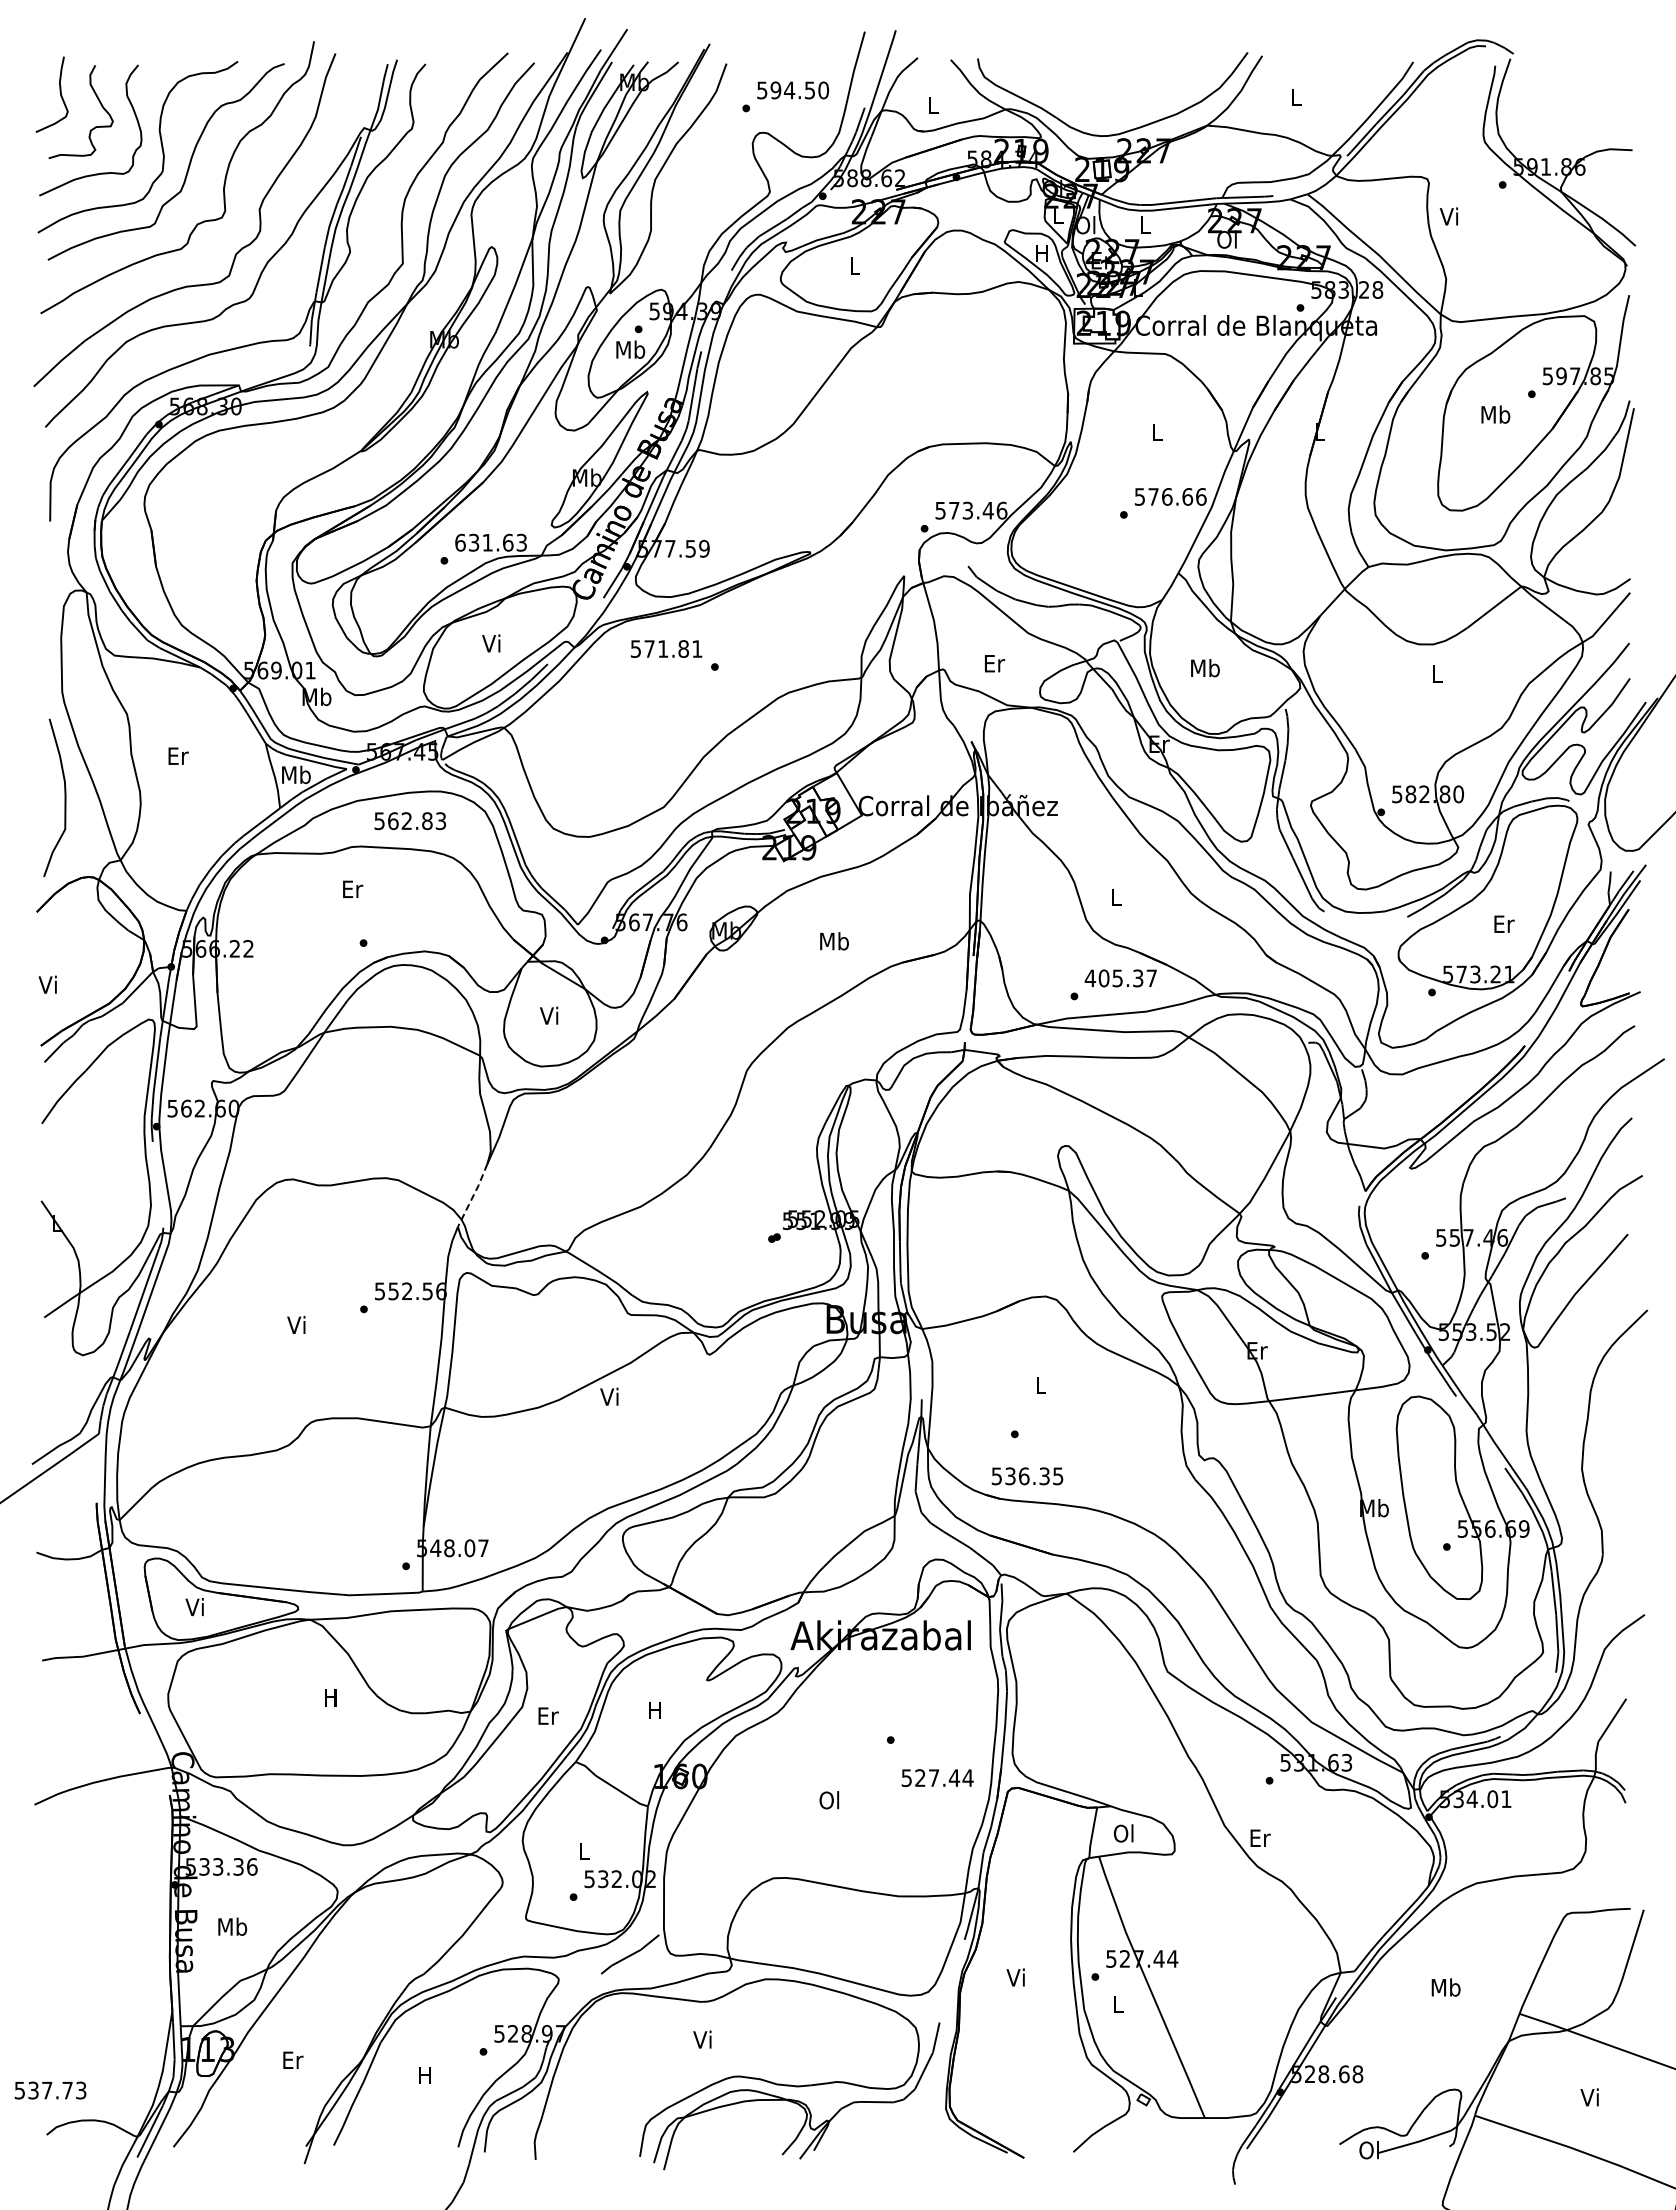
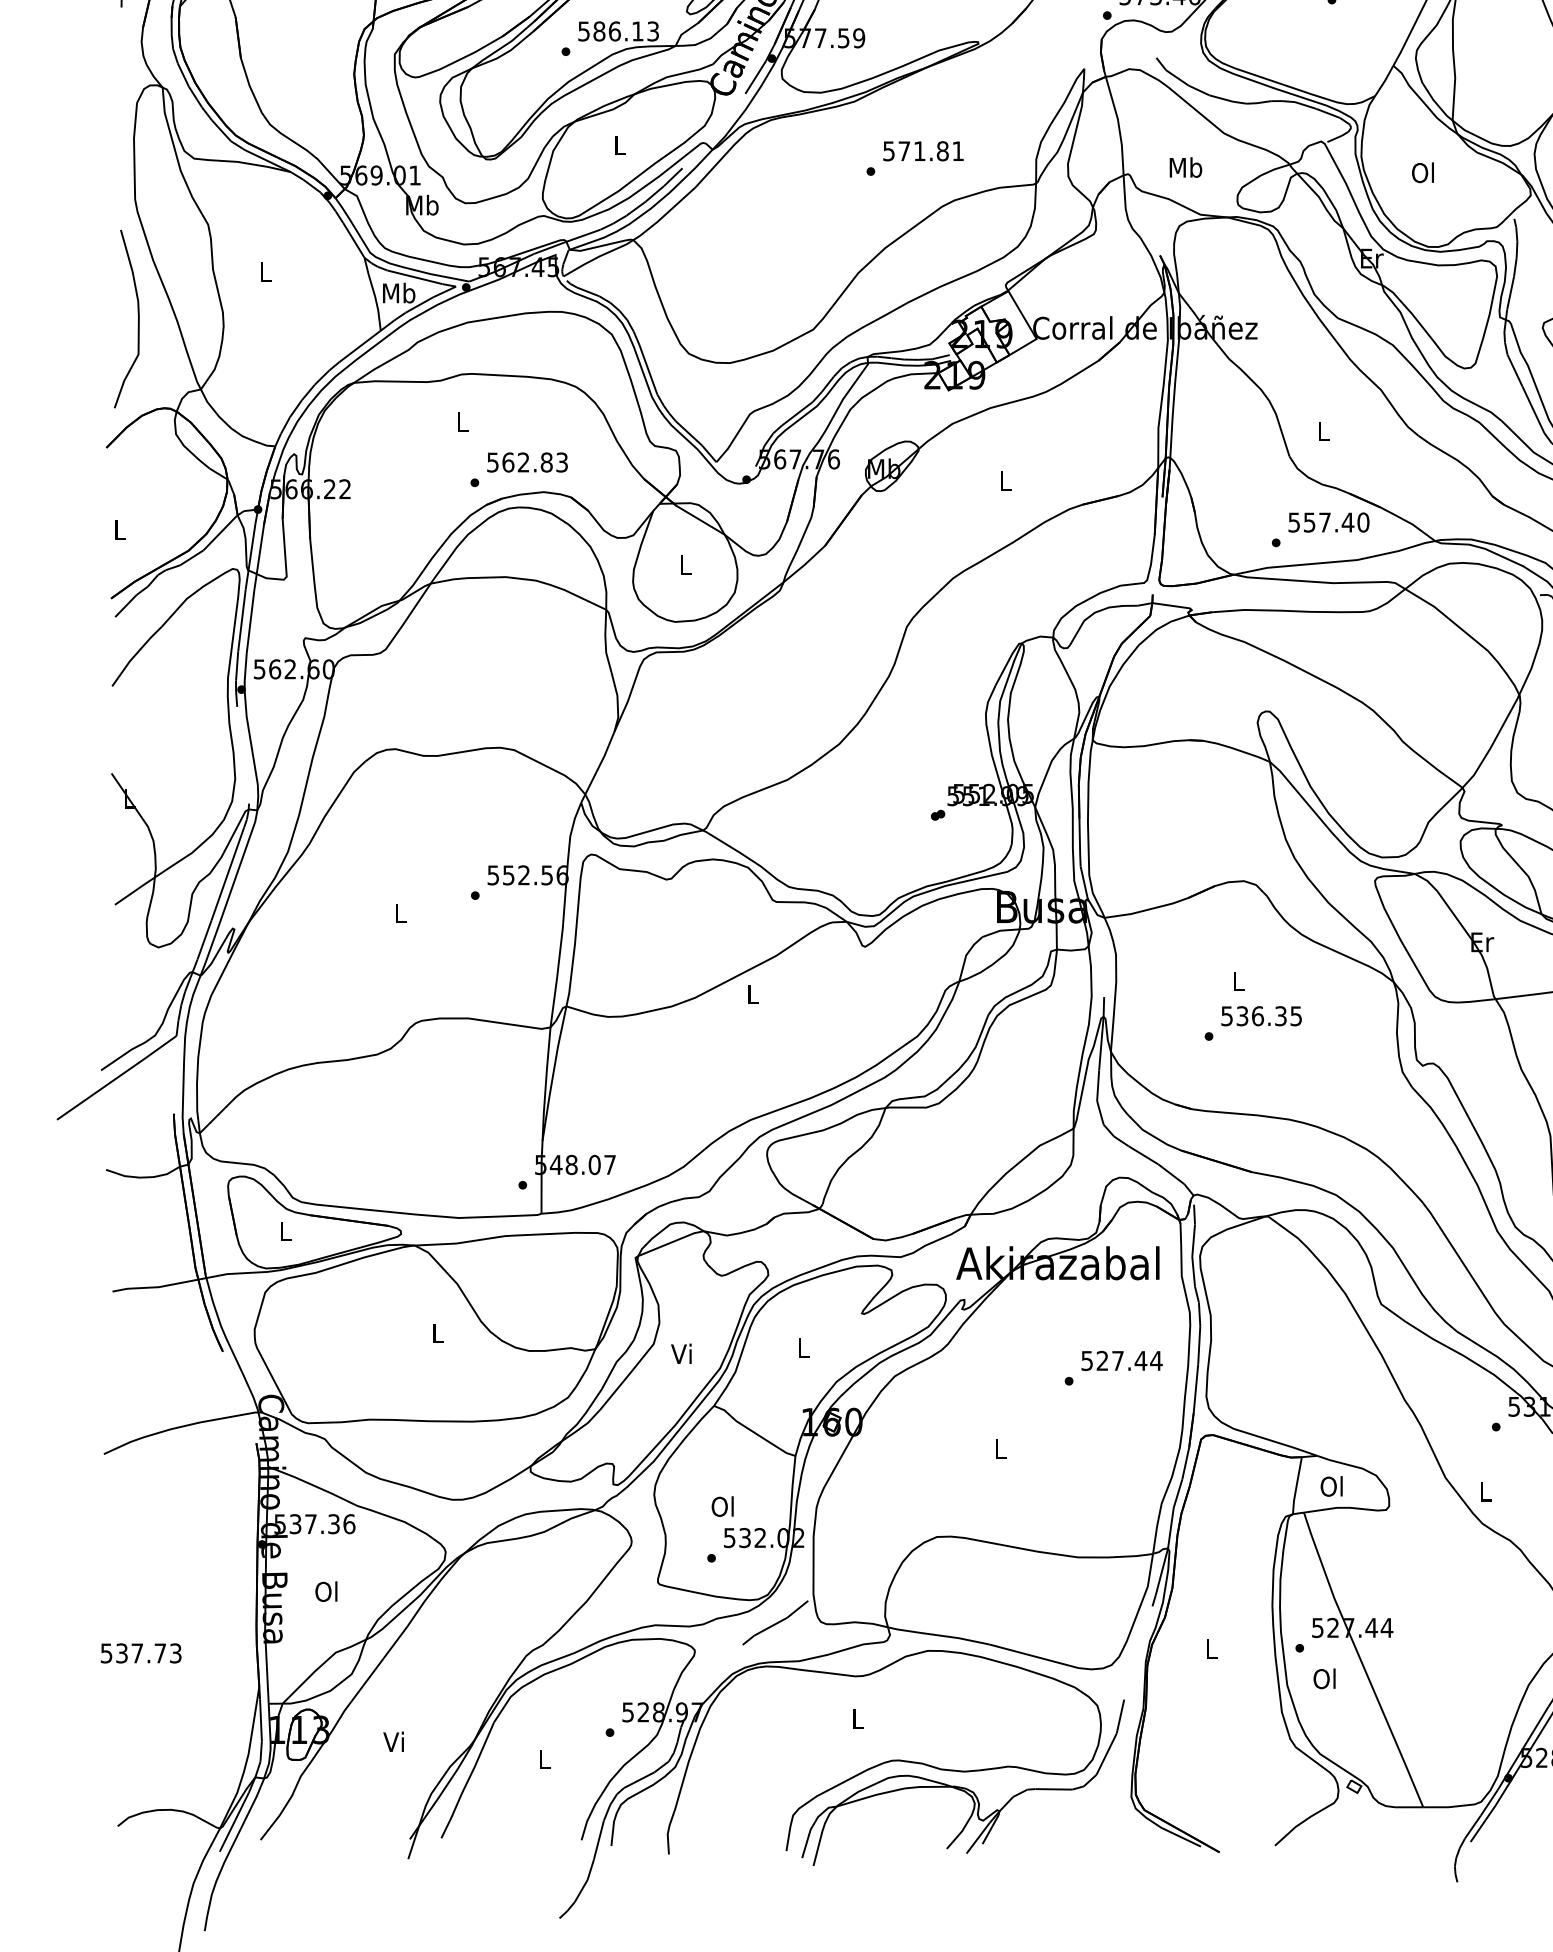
text: (484, 542) -> (611, 31), 631.63 -> 586.13
text: (491, 643) -> (619, 145), Vi -> L
text: (666, 648) -> (923, 150), moved
text: (994, 663) -> (1186, 167), Er -> Mb
text: (1205, 668) -> (1423, 173), Mb -> Ol
text: (178, 755) -> (266, 271), Er -> L
text: (410, 821) -> (527, 462), moved
text: (353, 888) -> (463, 421), Er -> L
text: (834, 941) -> (1005, 480), Mb -> L
text: (1120, 978) -> (1328, 522), 405.37 -> 557.40
text: (47, 984) -> (118, 529), Vi -> L
text: (549, 1015) -> (684, 564), Vi -> L
line: (473, 1195) -> (598, 767), dashed -> solid
text: (296, 1324) -> (399, 912), Vi -> L
text: (609, 1396) -> (752, 993), Vi -> L
text: (1027, 1476) -> (1261, 1016), moved
text: (194, 1607) -> (284, 1231), Vi -> L
text: (330, 1697) -> (437, 1333), H -> L
text: (654, 1710) -> (802, 1347), H -> L
text: (547, 1715) -> (682, 1353), Er -> Vi
text: (937, 1778) -> (1121, 1361), moved
text: (829, 1800) -> (1000, 1449), Ol -> L
text: (1260, 1837) -> (1485, 1491), Er -> L
text: (583, 1851) -> (722, 1506), L -> Ol
text: (218, 1866) -> (311, 1523), 533.36 -> 537.36
text: (232, 1926) -> (327, 1591), Mb -> Ol
text: (1015, 1977) -> (1209, 1648), Vi -> L
text: (1117, 2004) -> (1324, 1679), L -> Ol
text: (702, 2039) -> (856, 1718), Vi -> L
text: (292, 2059) -> (394, 1741), Er -> Vi
text: (424, 2075) -> (543, 1759), H -> L
text: (50, 2090) -> (141, 1653), moved

